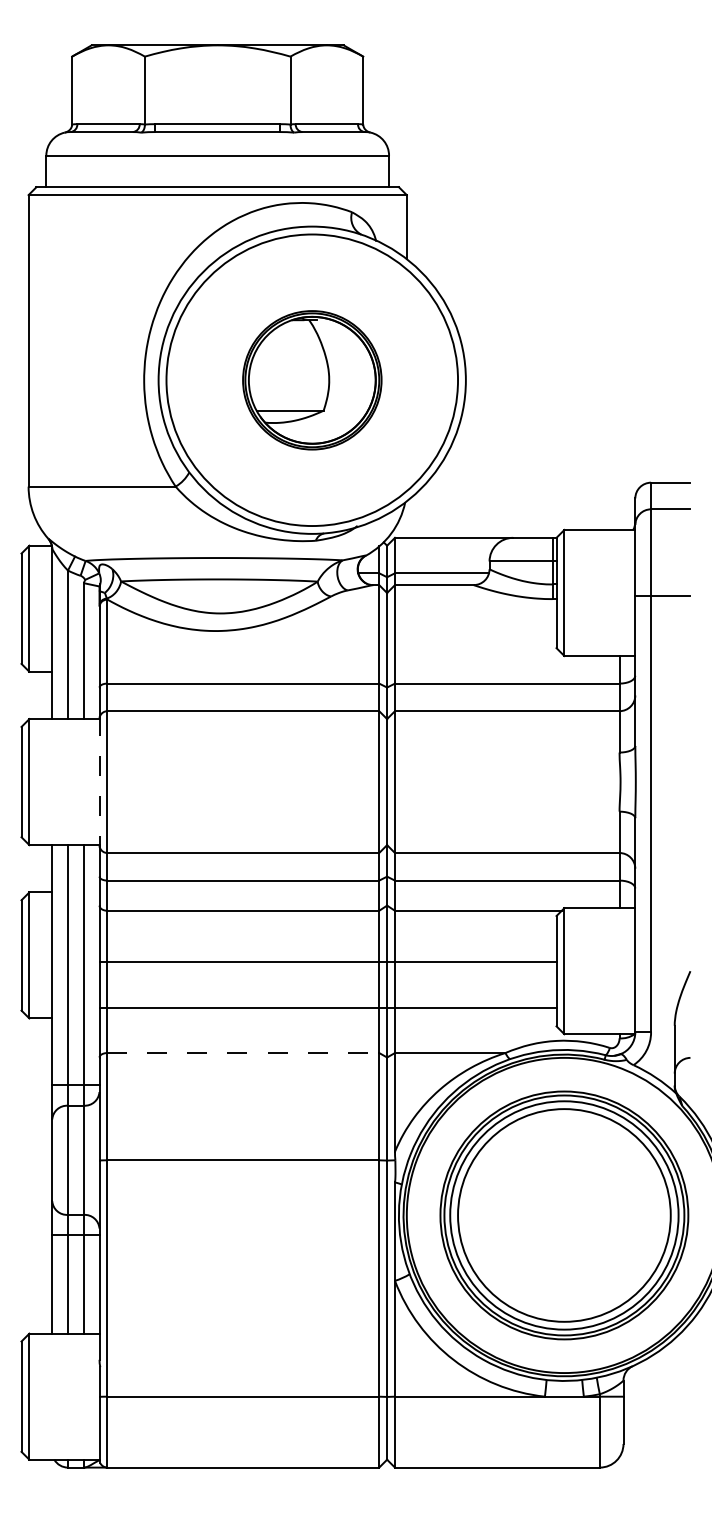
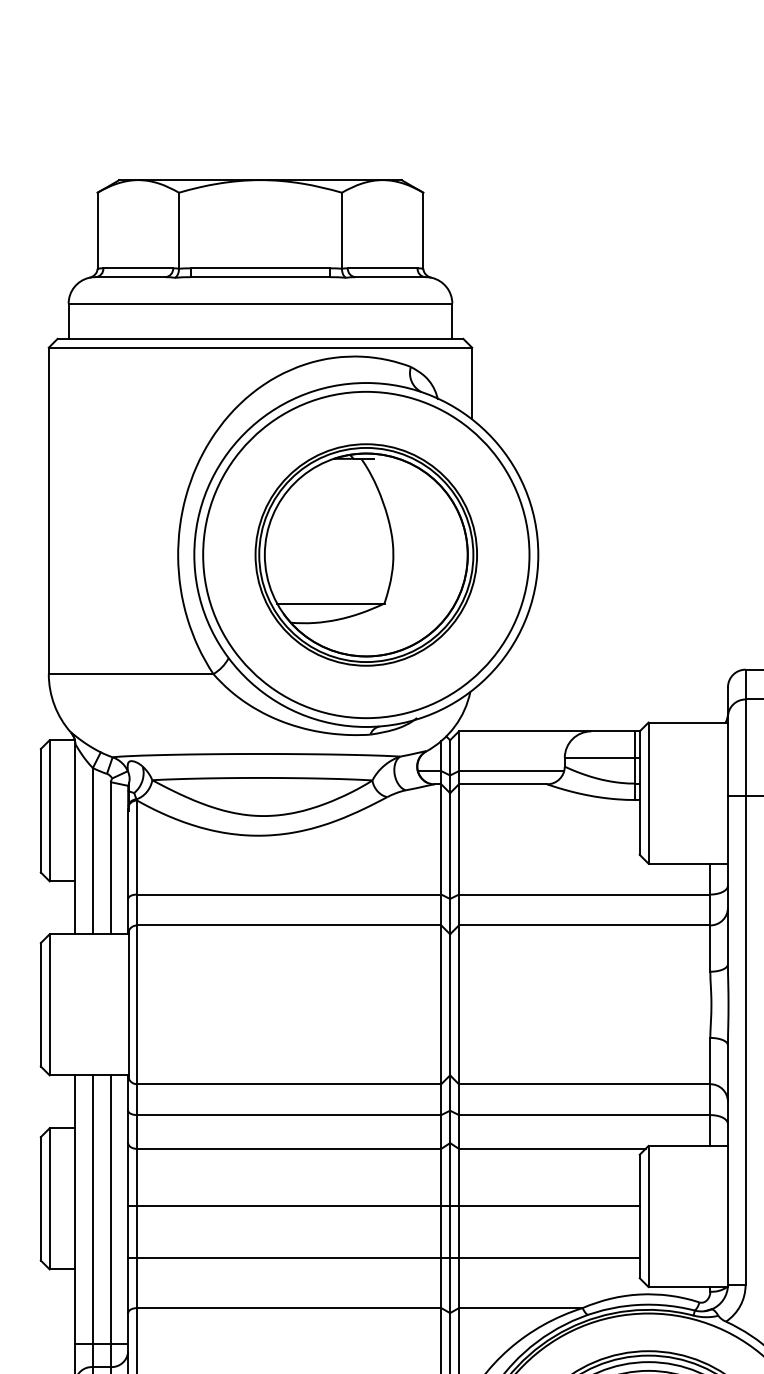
part: (312, 380) -> (366, 555), size x1.43
line: (100, 782) -> (129, 1005), dashed -> solid
line: (243, 1053) -> (289, 1308), dashed -> solid

